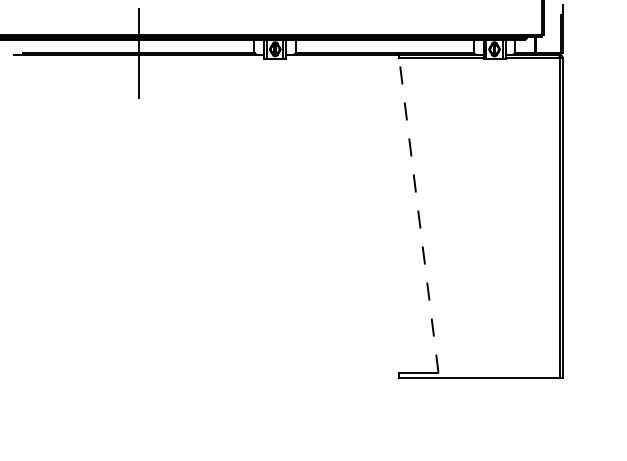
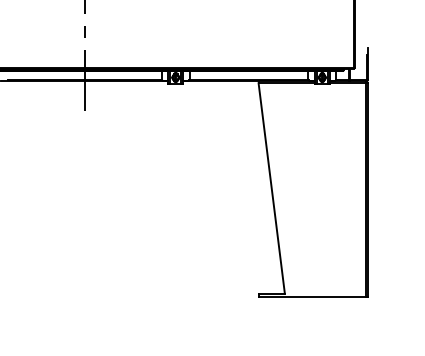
line: (418, 215) -> (271, 188), dashed -> solid

